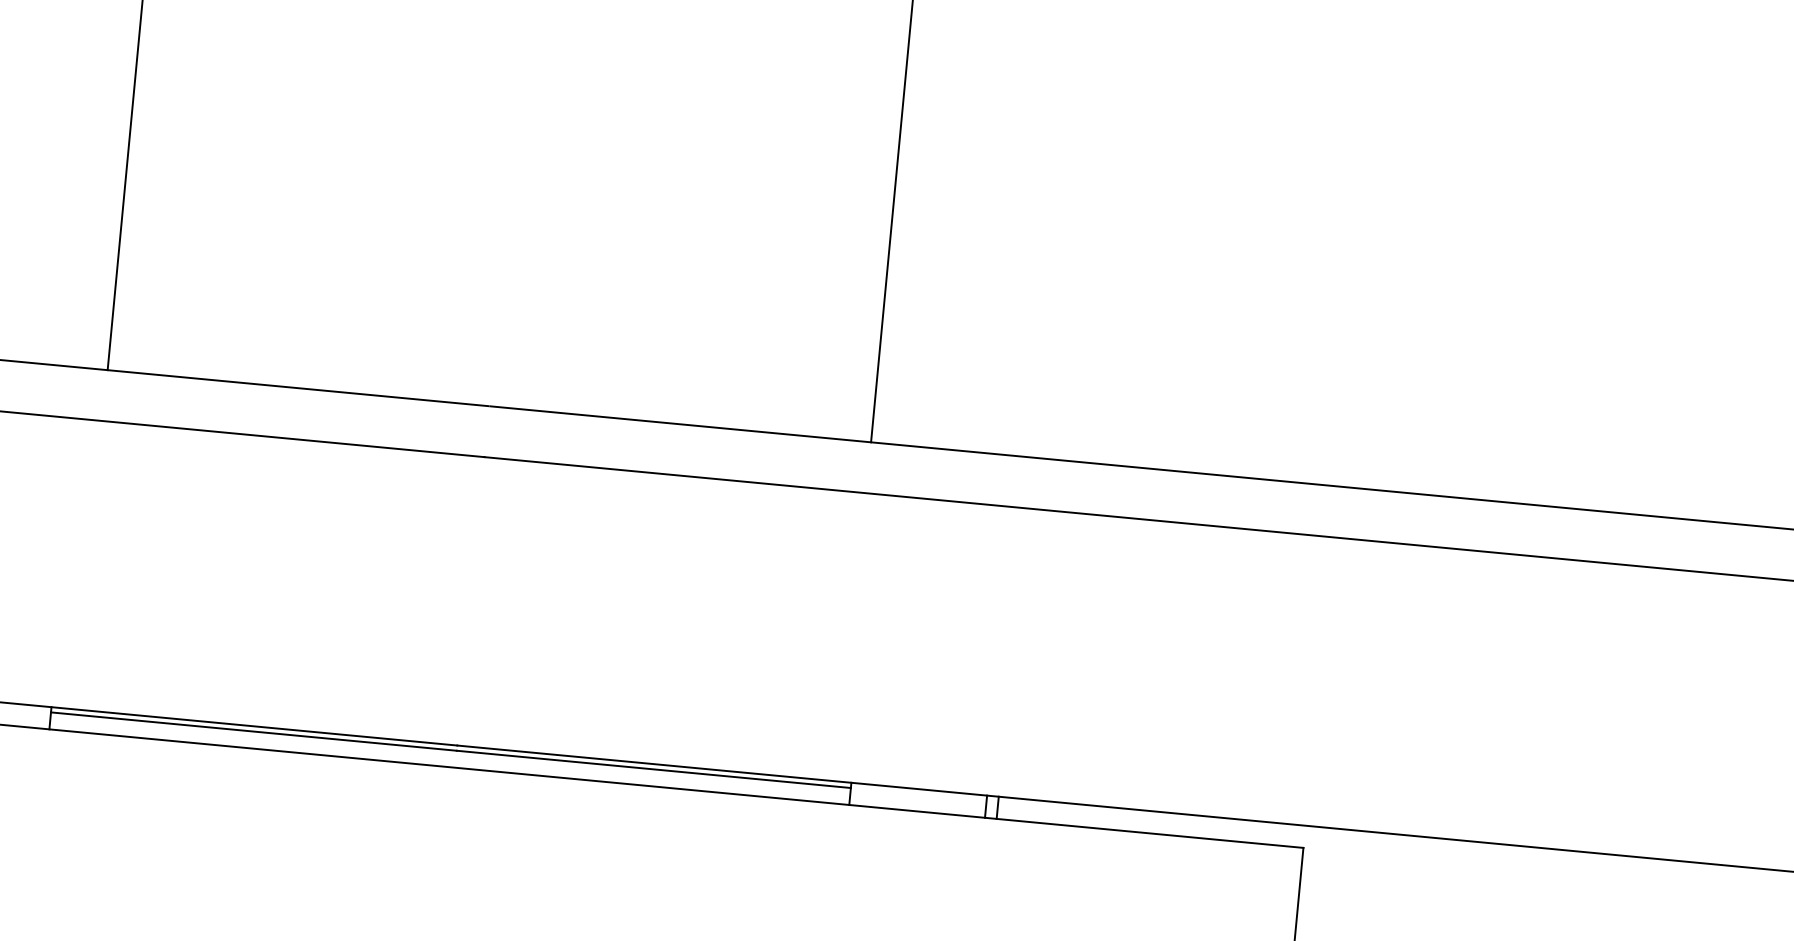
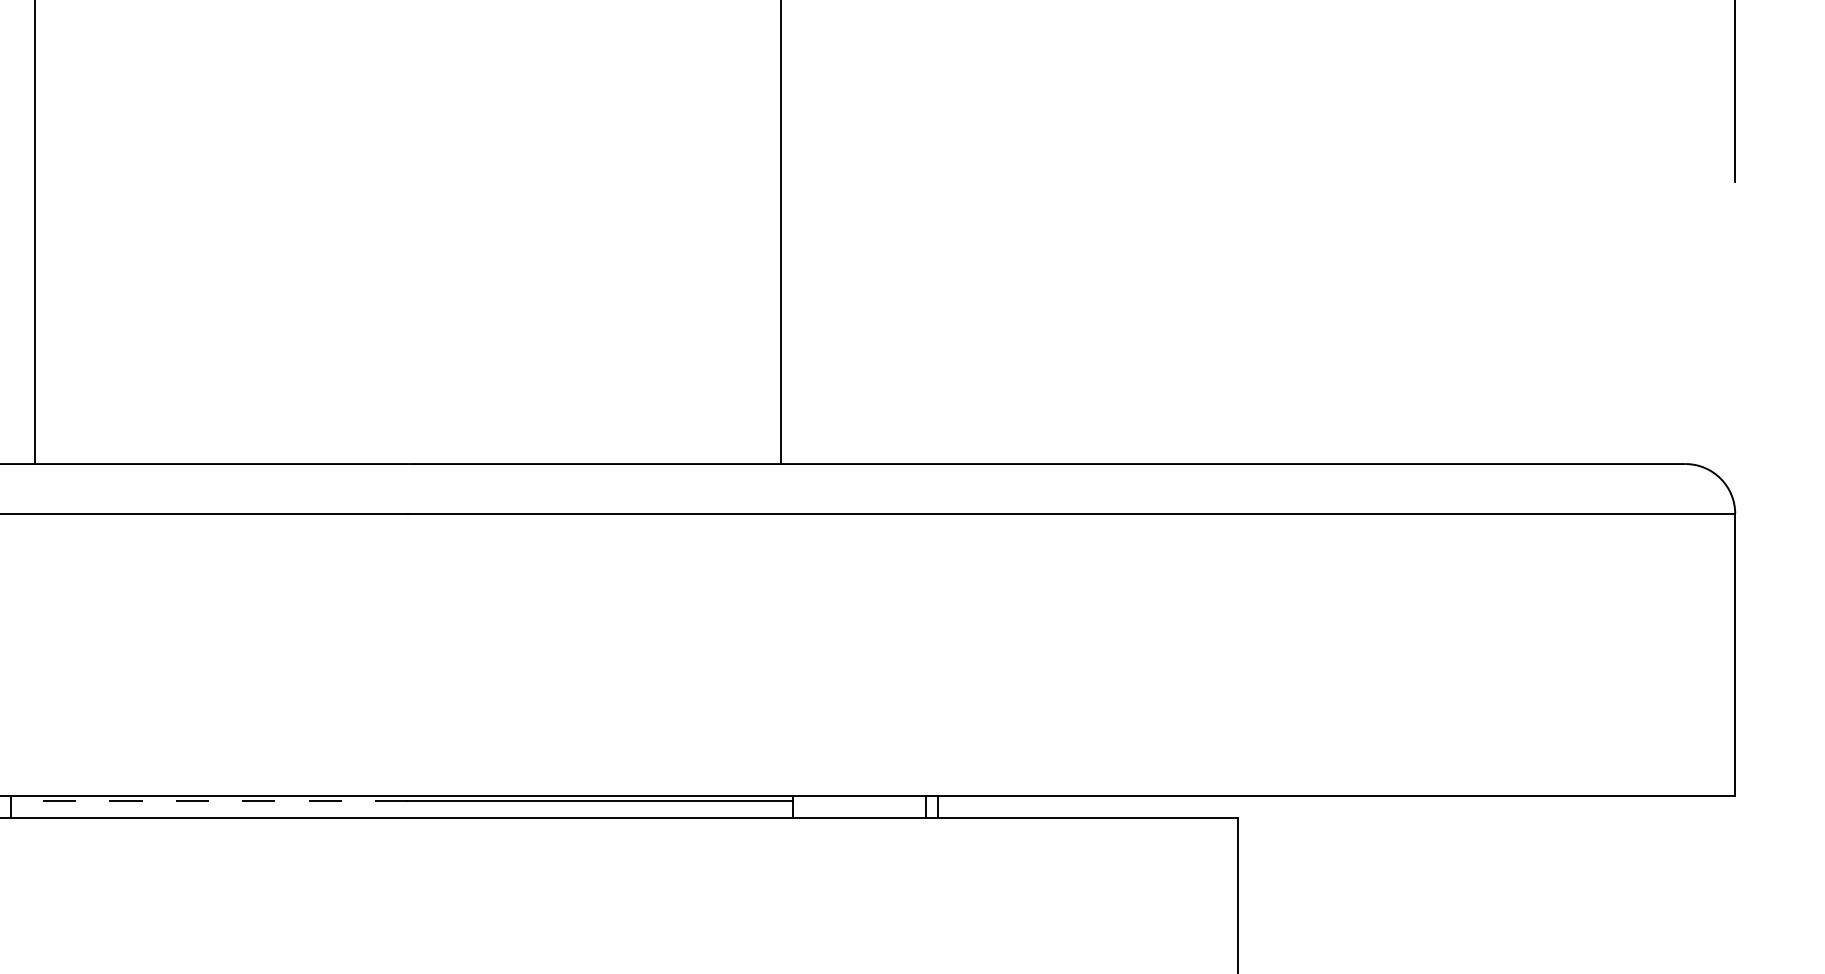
line: (253, 731) -> (209, 800), solid -> dashed

